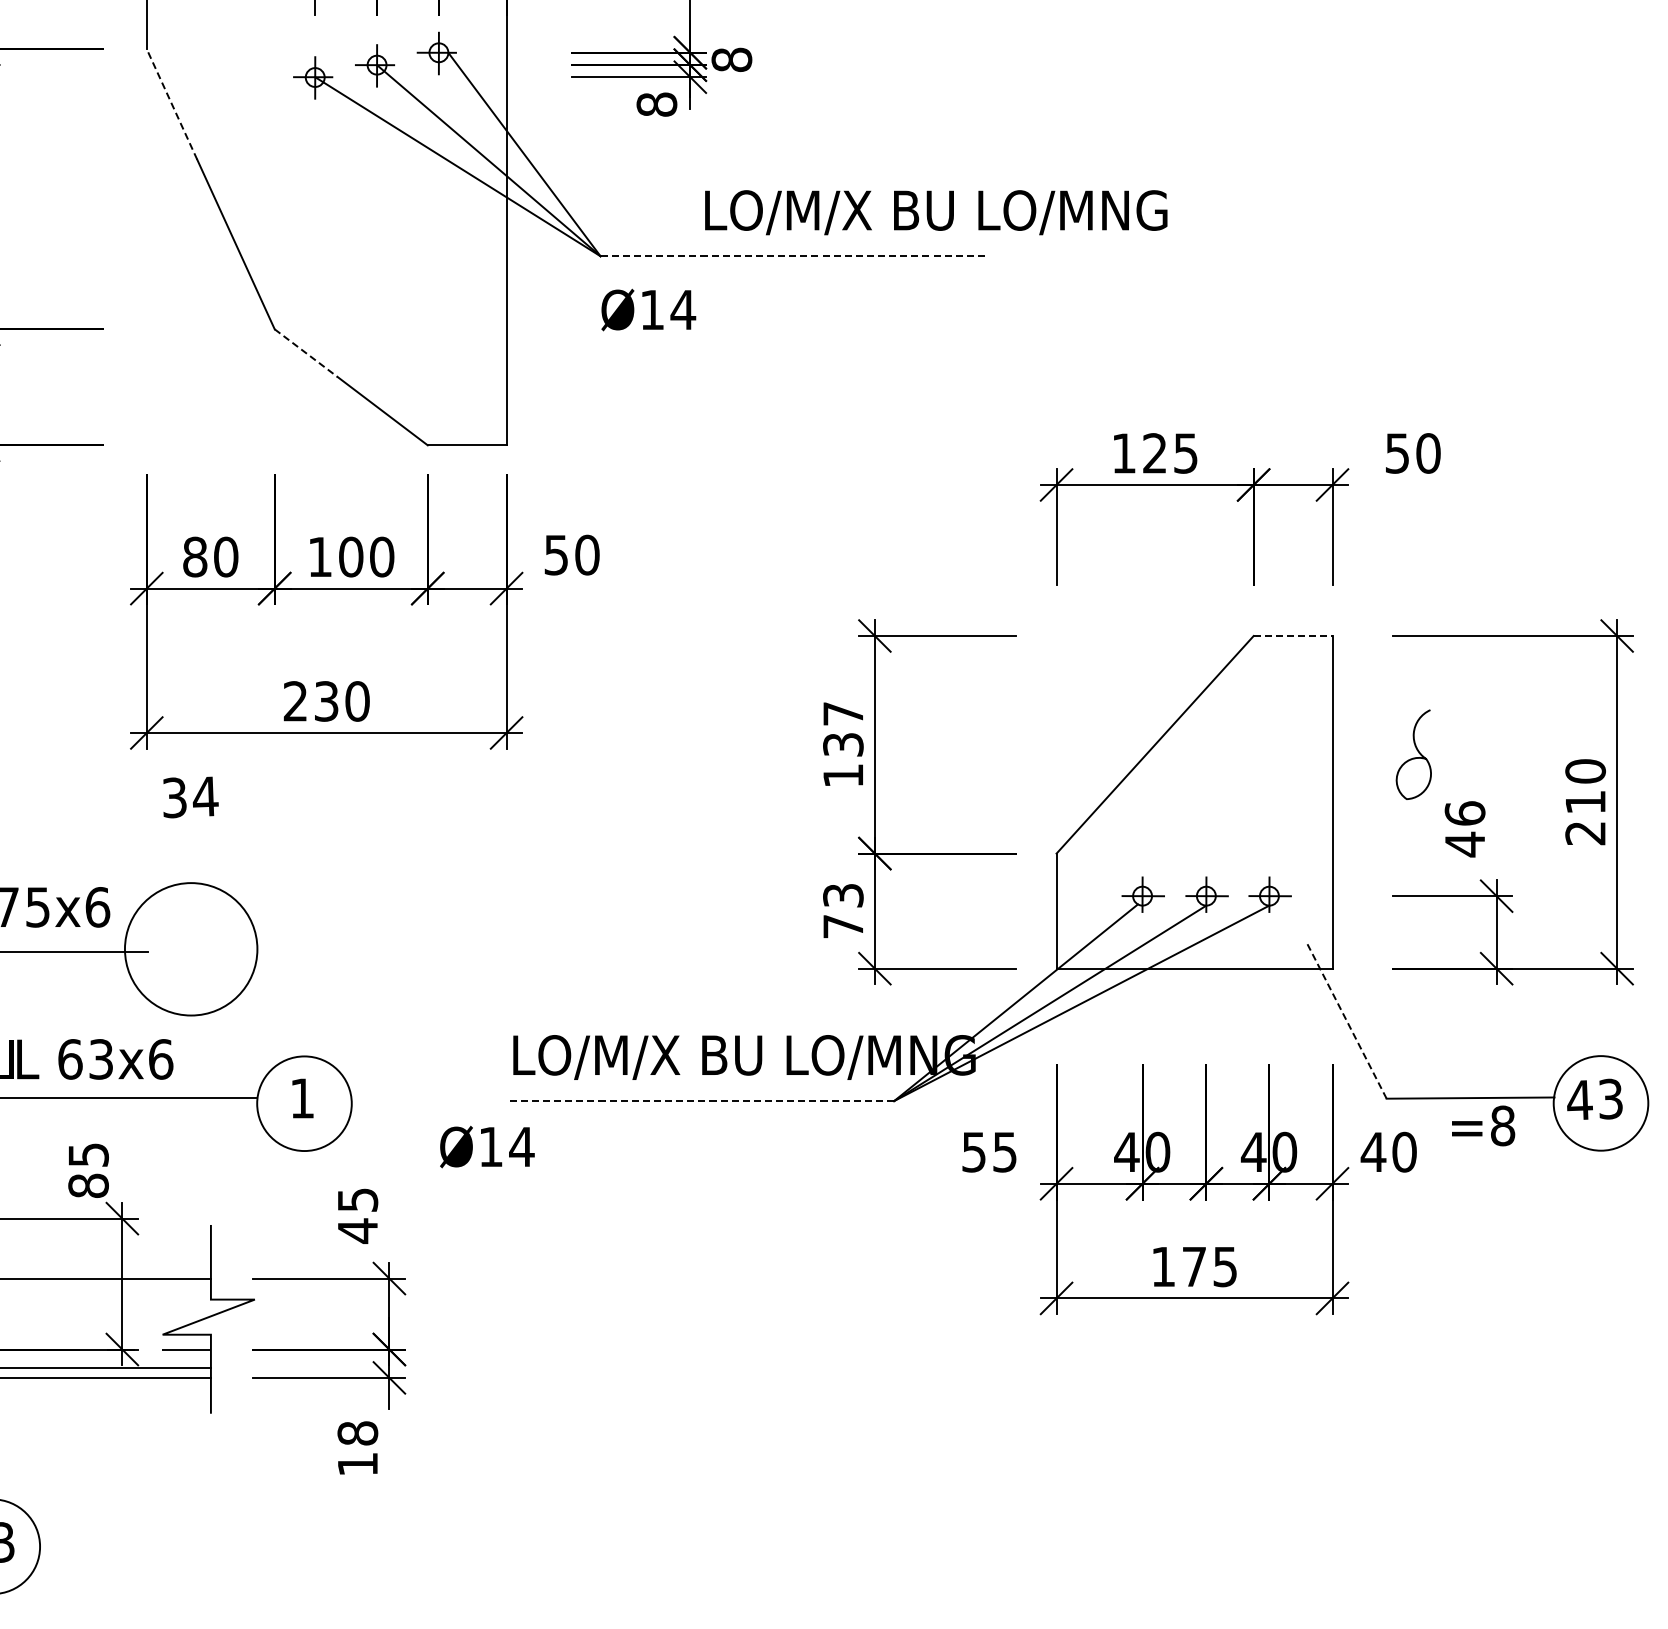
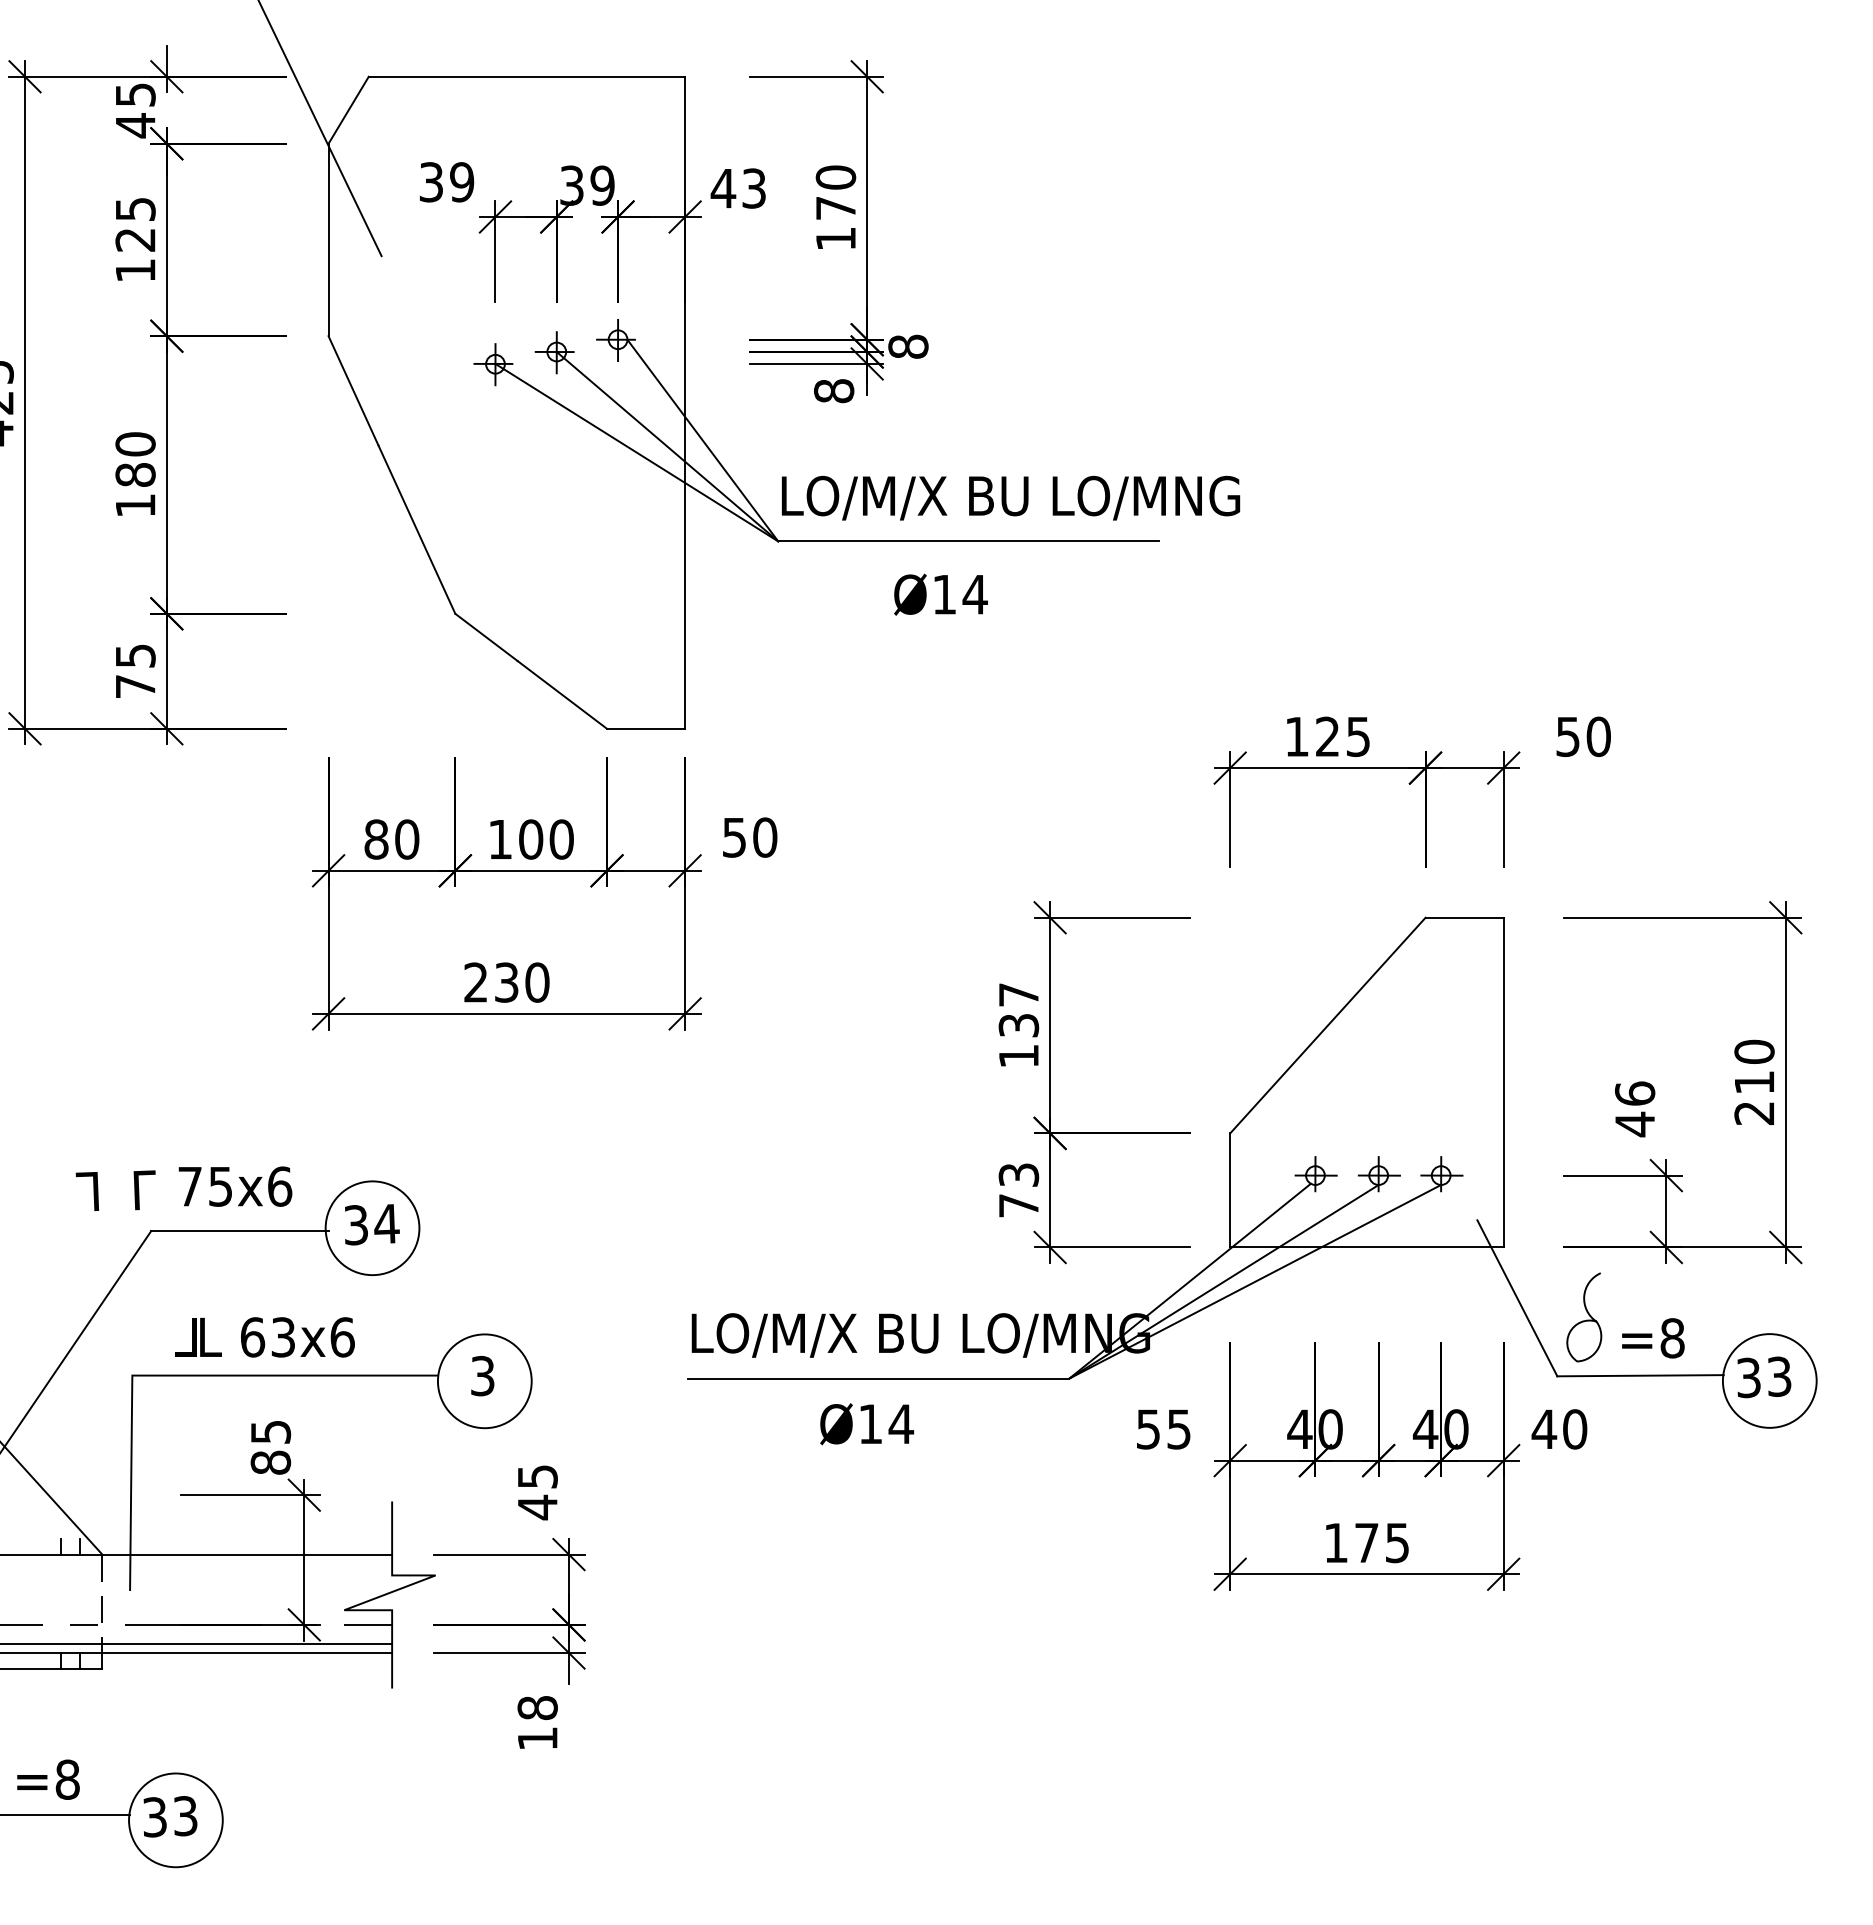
line: (171, 104) -> (353, 390), dashed -> solid
text: (936, 211) -> (1011, 497), moved
line: (792, 256) -> (968, 541), dashed -> solid
text: (648, 309) -> (940, 594), moved
line: (306, 353) -> (486, 637), dashed -> solid
line: (1293, 635) -> (1465, 917), dashed -> solid
curve: (1416, 756) -> (1586, 1319), moved
text: (191, 797) -> (372, 1224), moved
circle: (191, 949) -> (372, 1228), size x0.71
line: (1346, 1020) -> (1517, 1298), dashed -> solid
text: (302, 1098) -> (482, 1376), 1 -> 3
text: (1579, 1099) -> (1748, 1377), 43 -> 33
line: (701, 1100) -> (878, 1378), dashed -> solid
text: (1483, 1126) -> (1653, 1338), moved
text: (487, 1147) -> (867, 1424), moved

